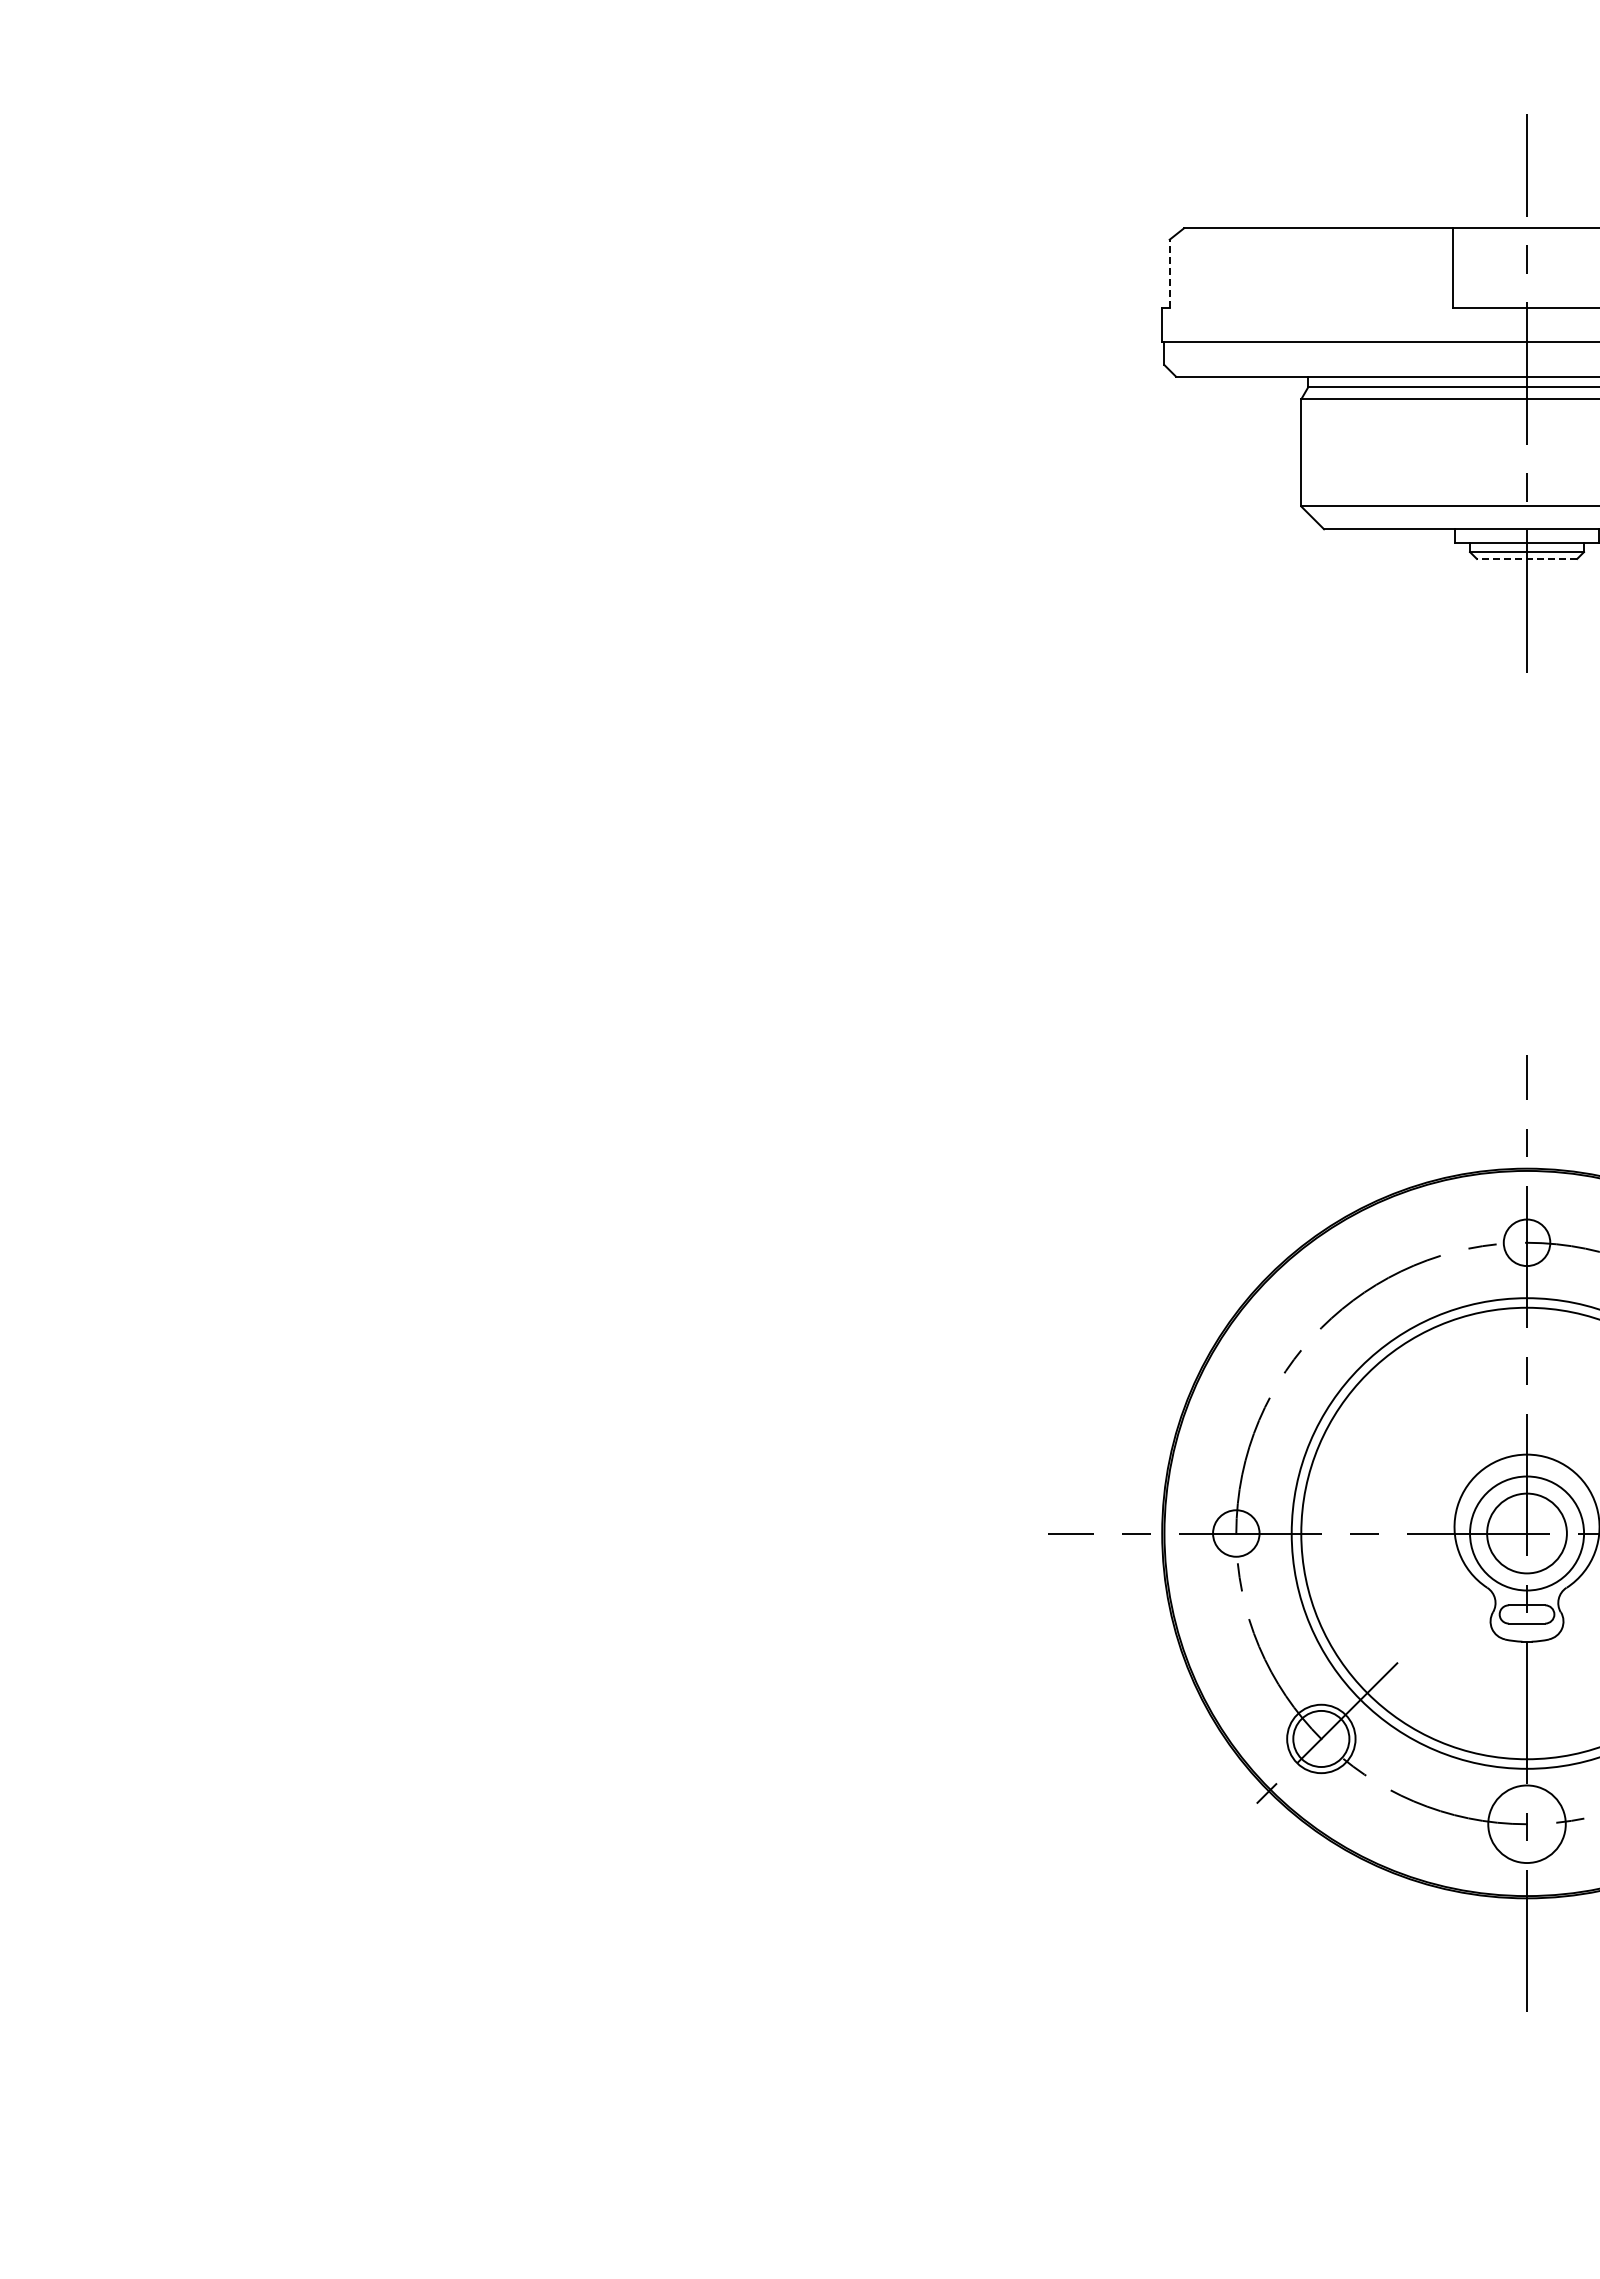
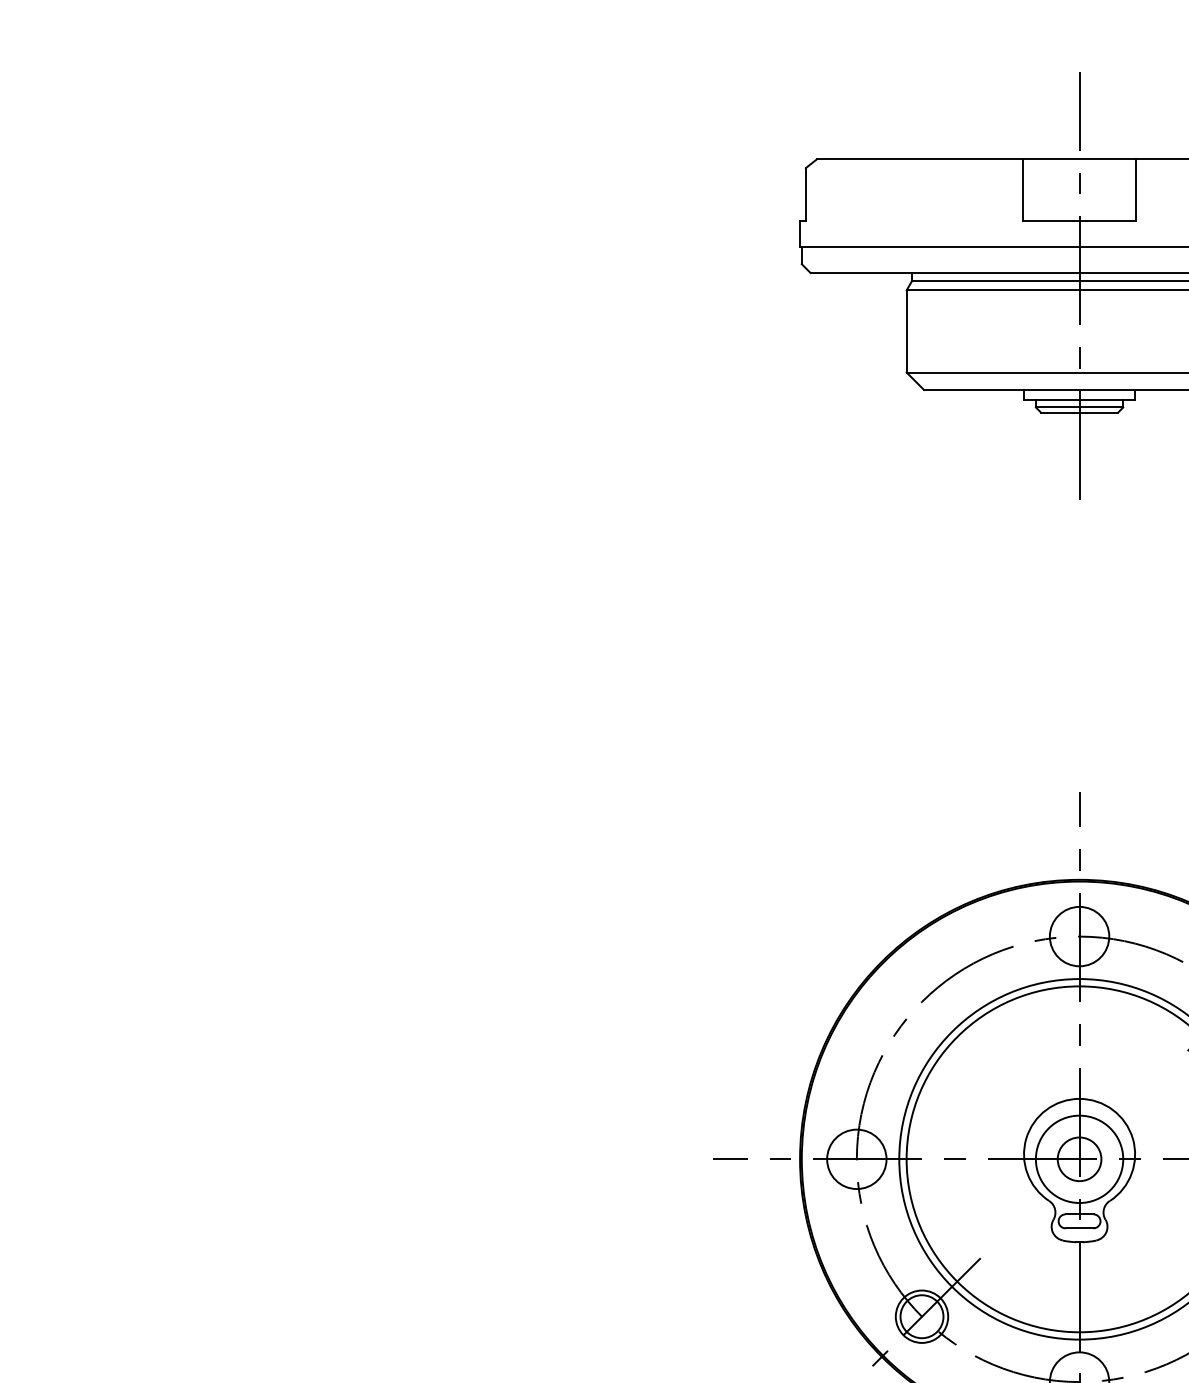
line: (1169, 273) -> (805, 194), dashed -> solid
line: (1526, 558) -> (1079, 412), dashed -> solid
circle: (1526, 1242) -> (1079, 936), size x1.67
circle: (1236, 1533) -> (856, 1159), size x1.67
circle: (1526, 1533) -> (1079, 1159), size x0.71

